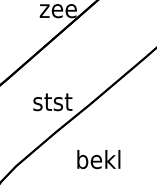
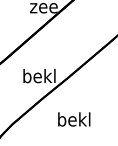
text: (52, 101) -> (39, 75), stst -> bekl

